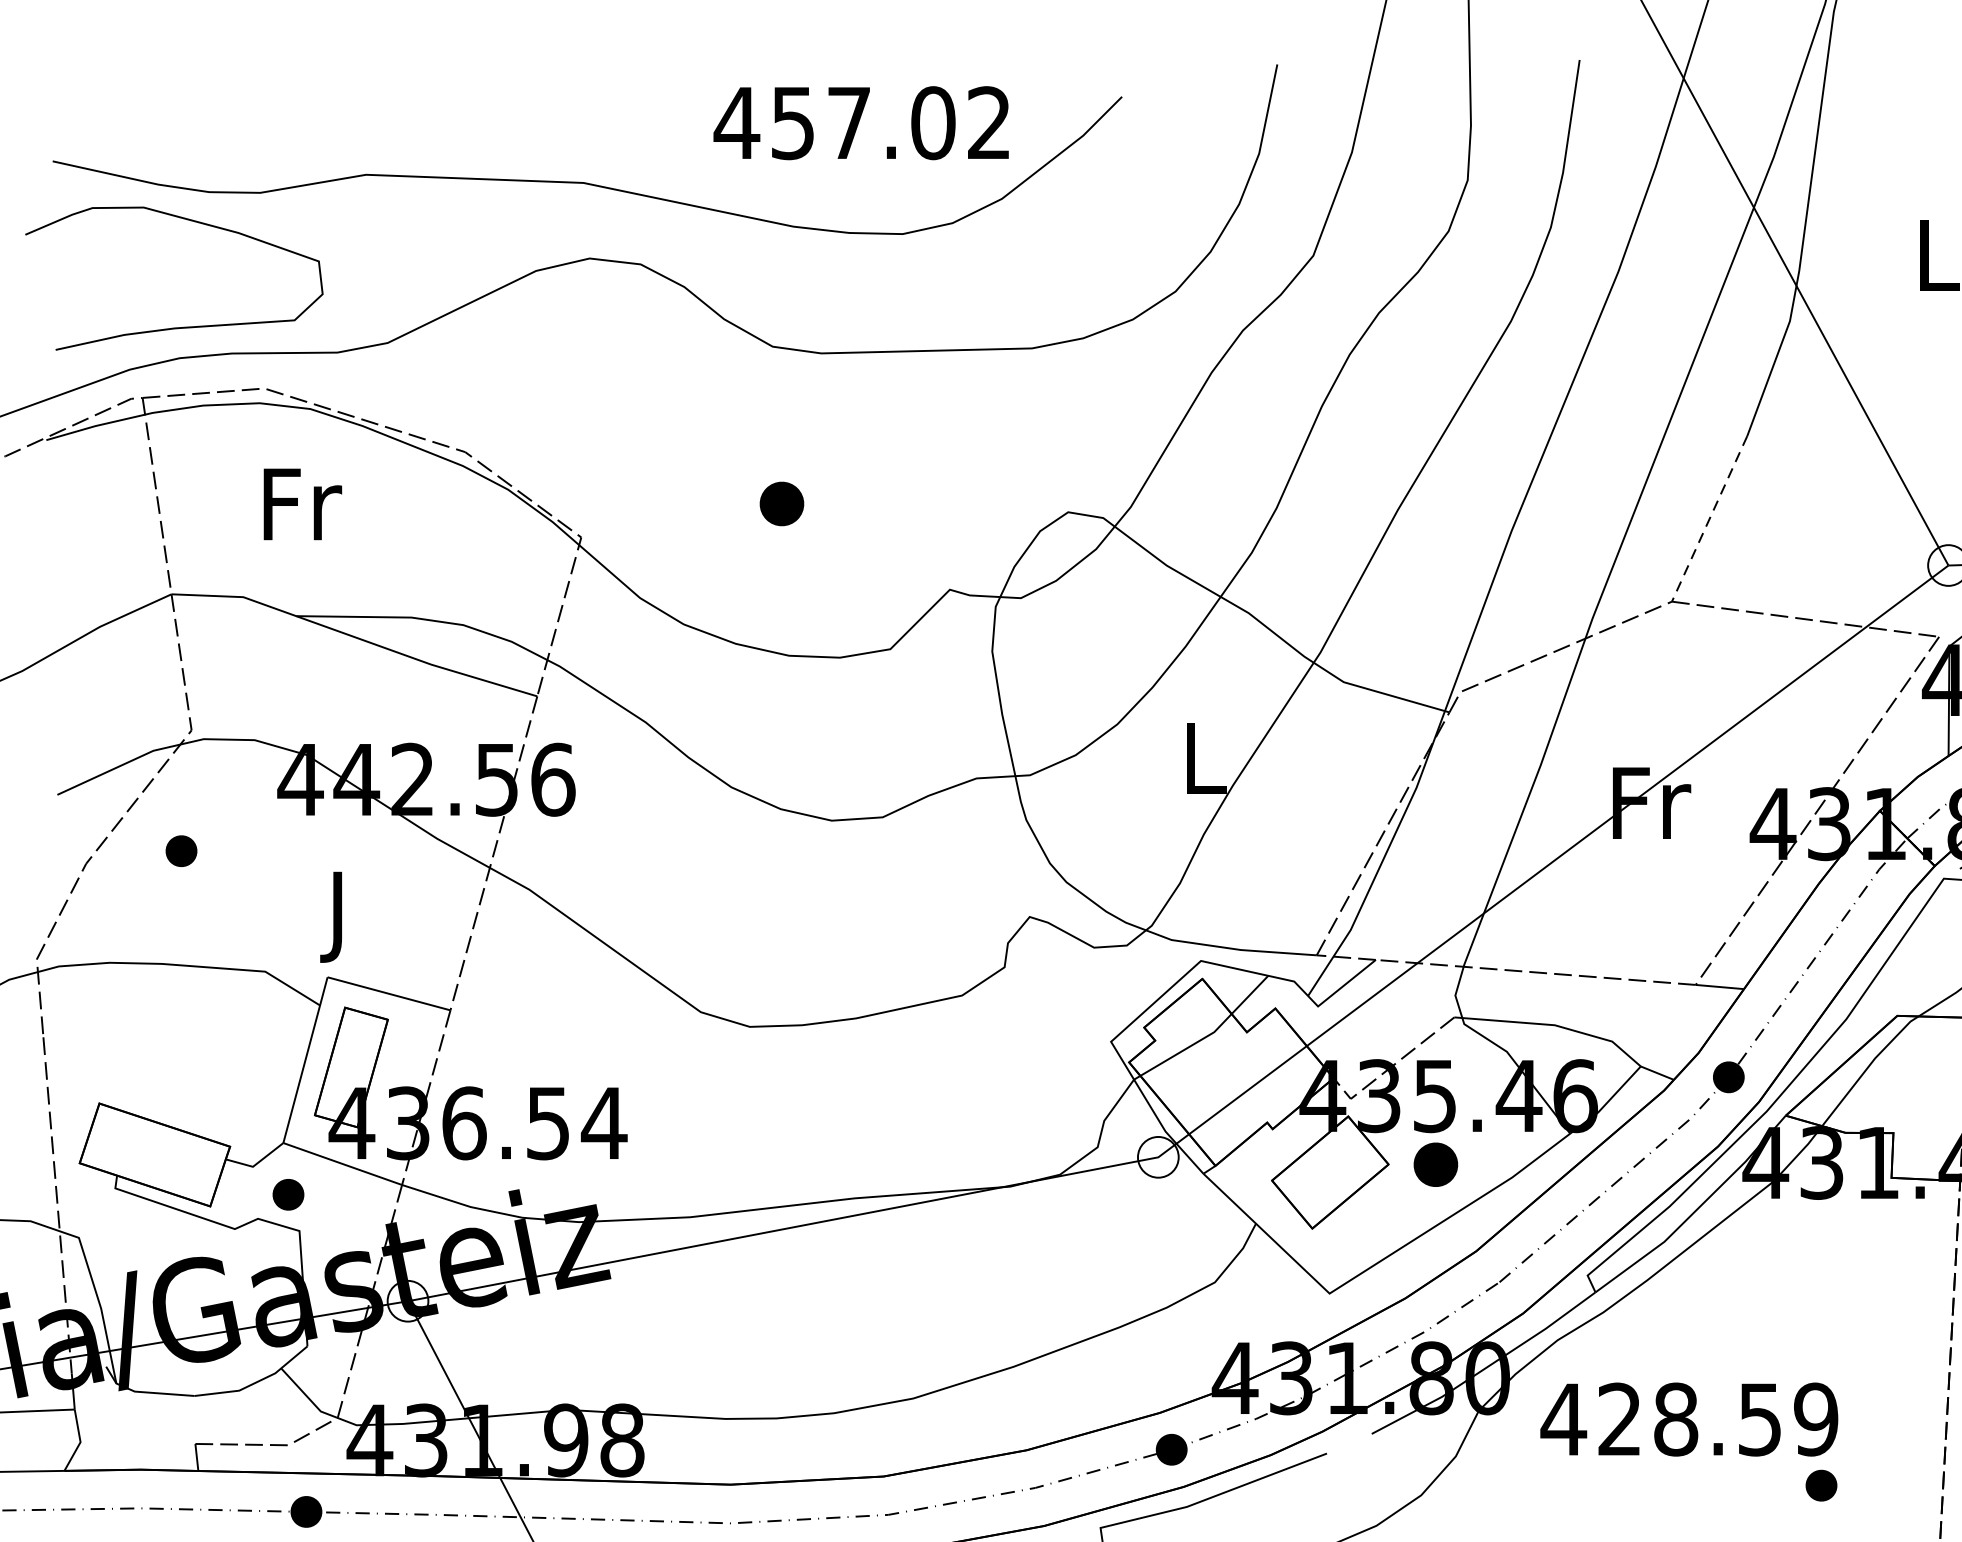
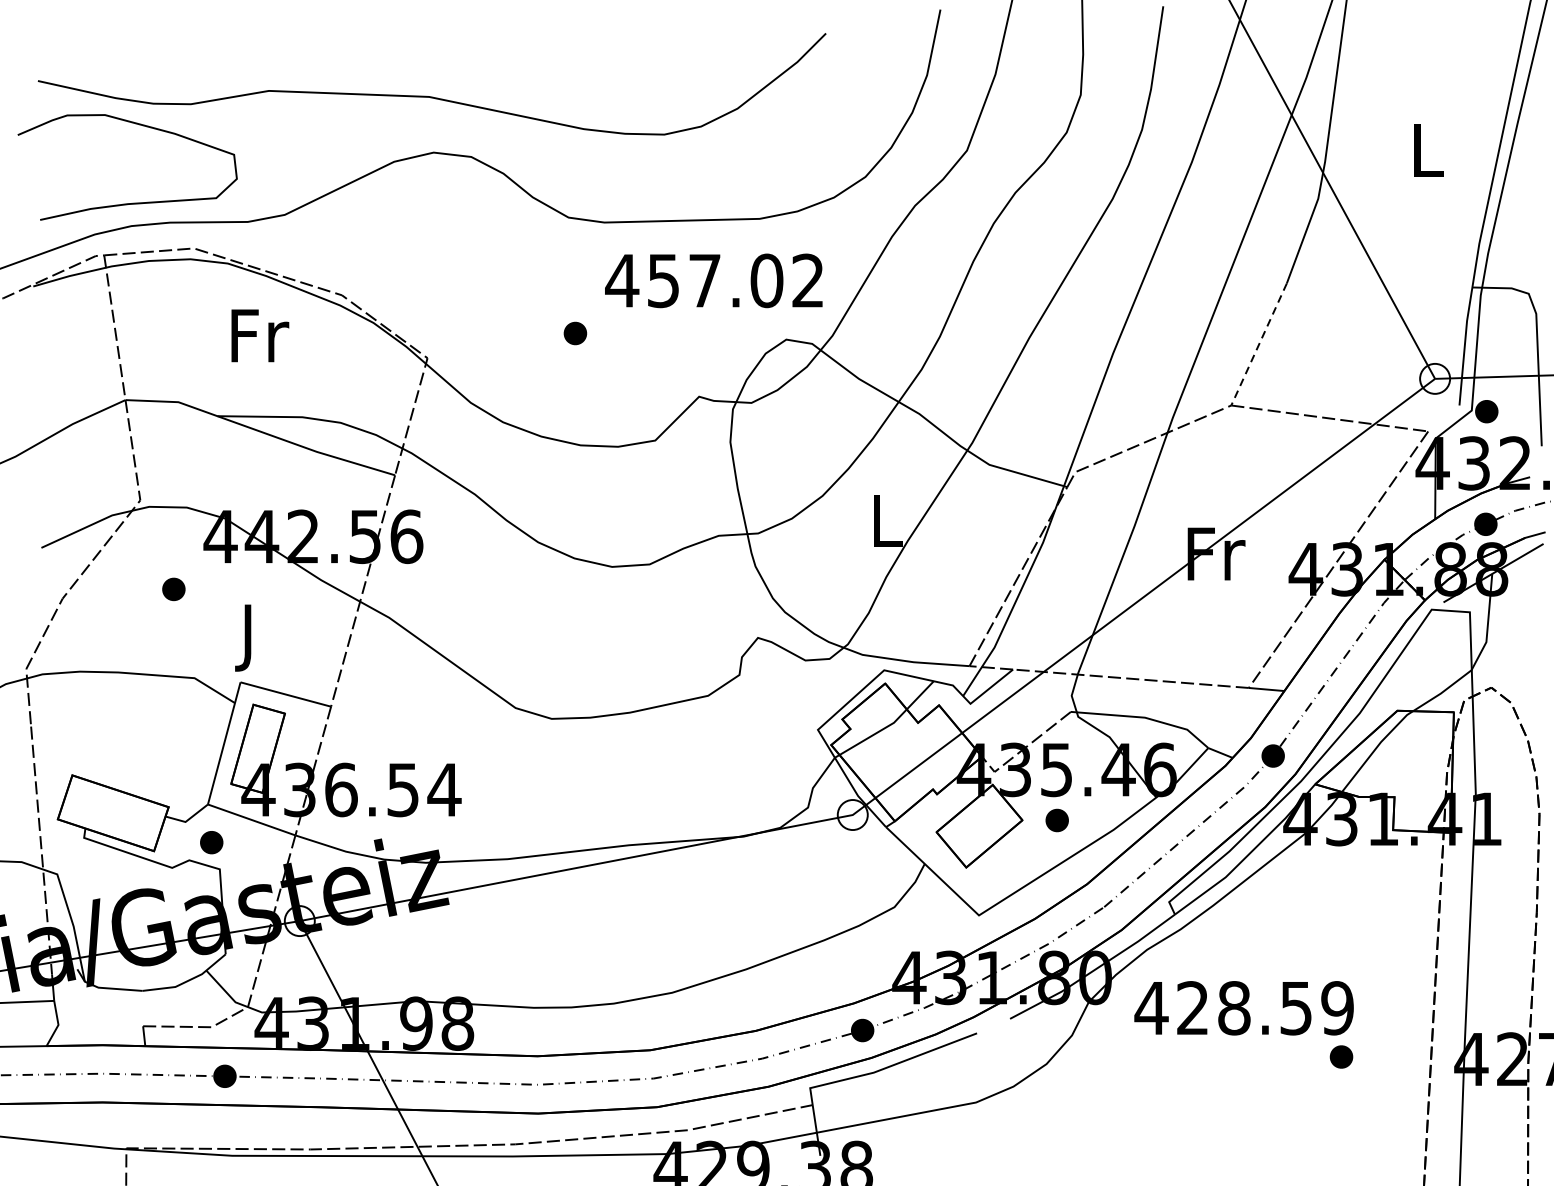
text: (860, 122) -> (713, 280), moved
text: (303, 503) -> (260, 335), moved
part: (782, 503) -> (575, 333), size x0.71
part: (180, 851) -> (173, 589), moved
part: (1434, 1164) -> (1056, 820), size x0.71

